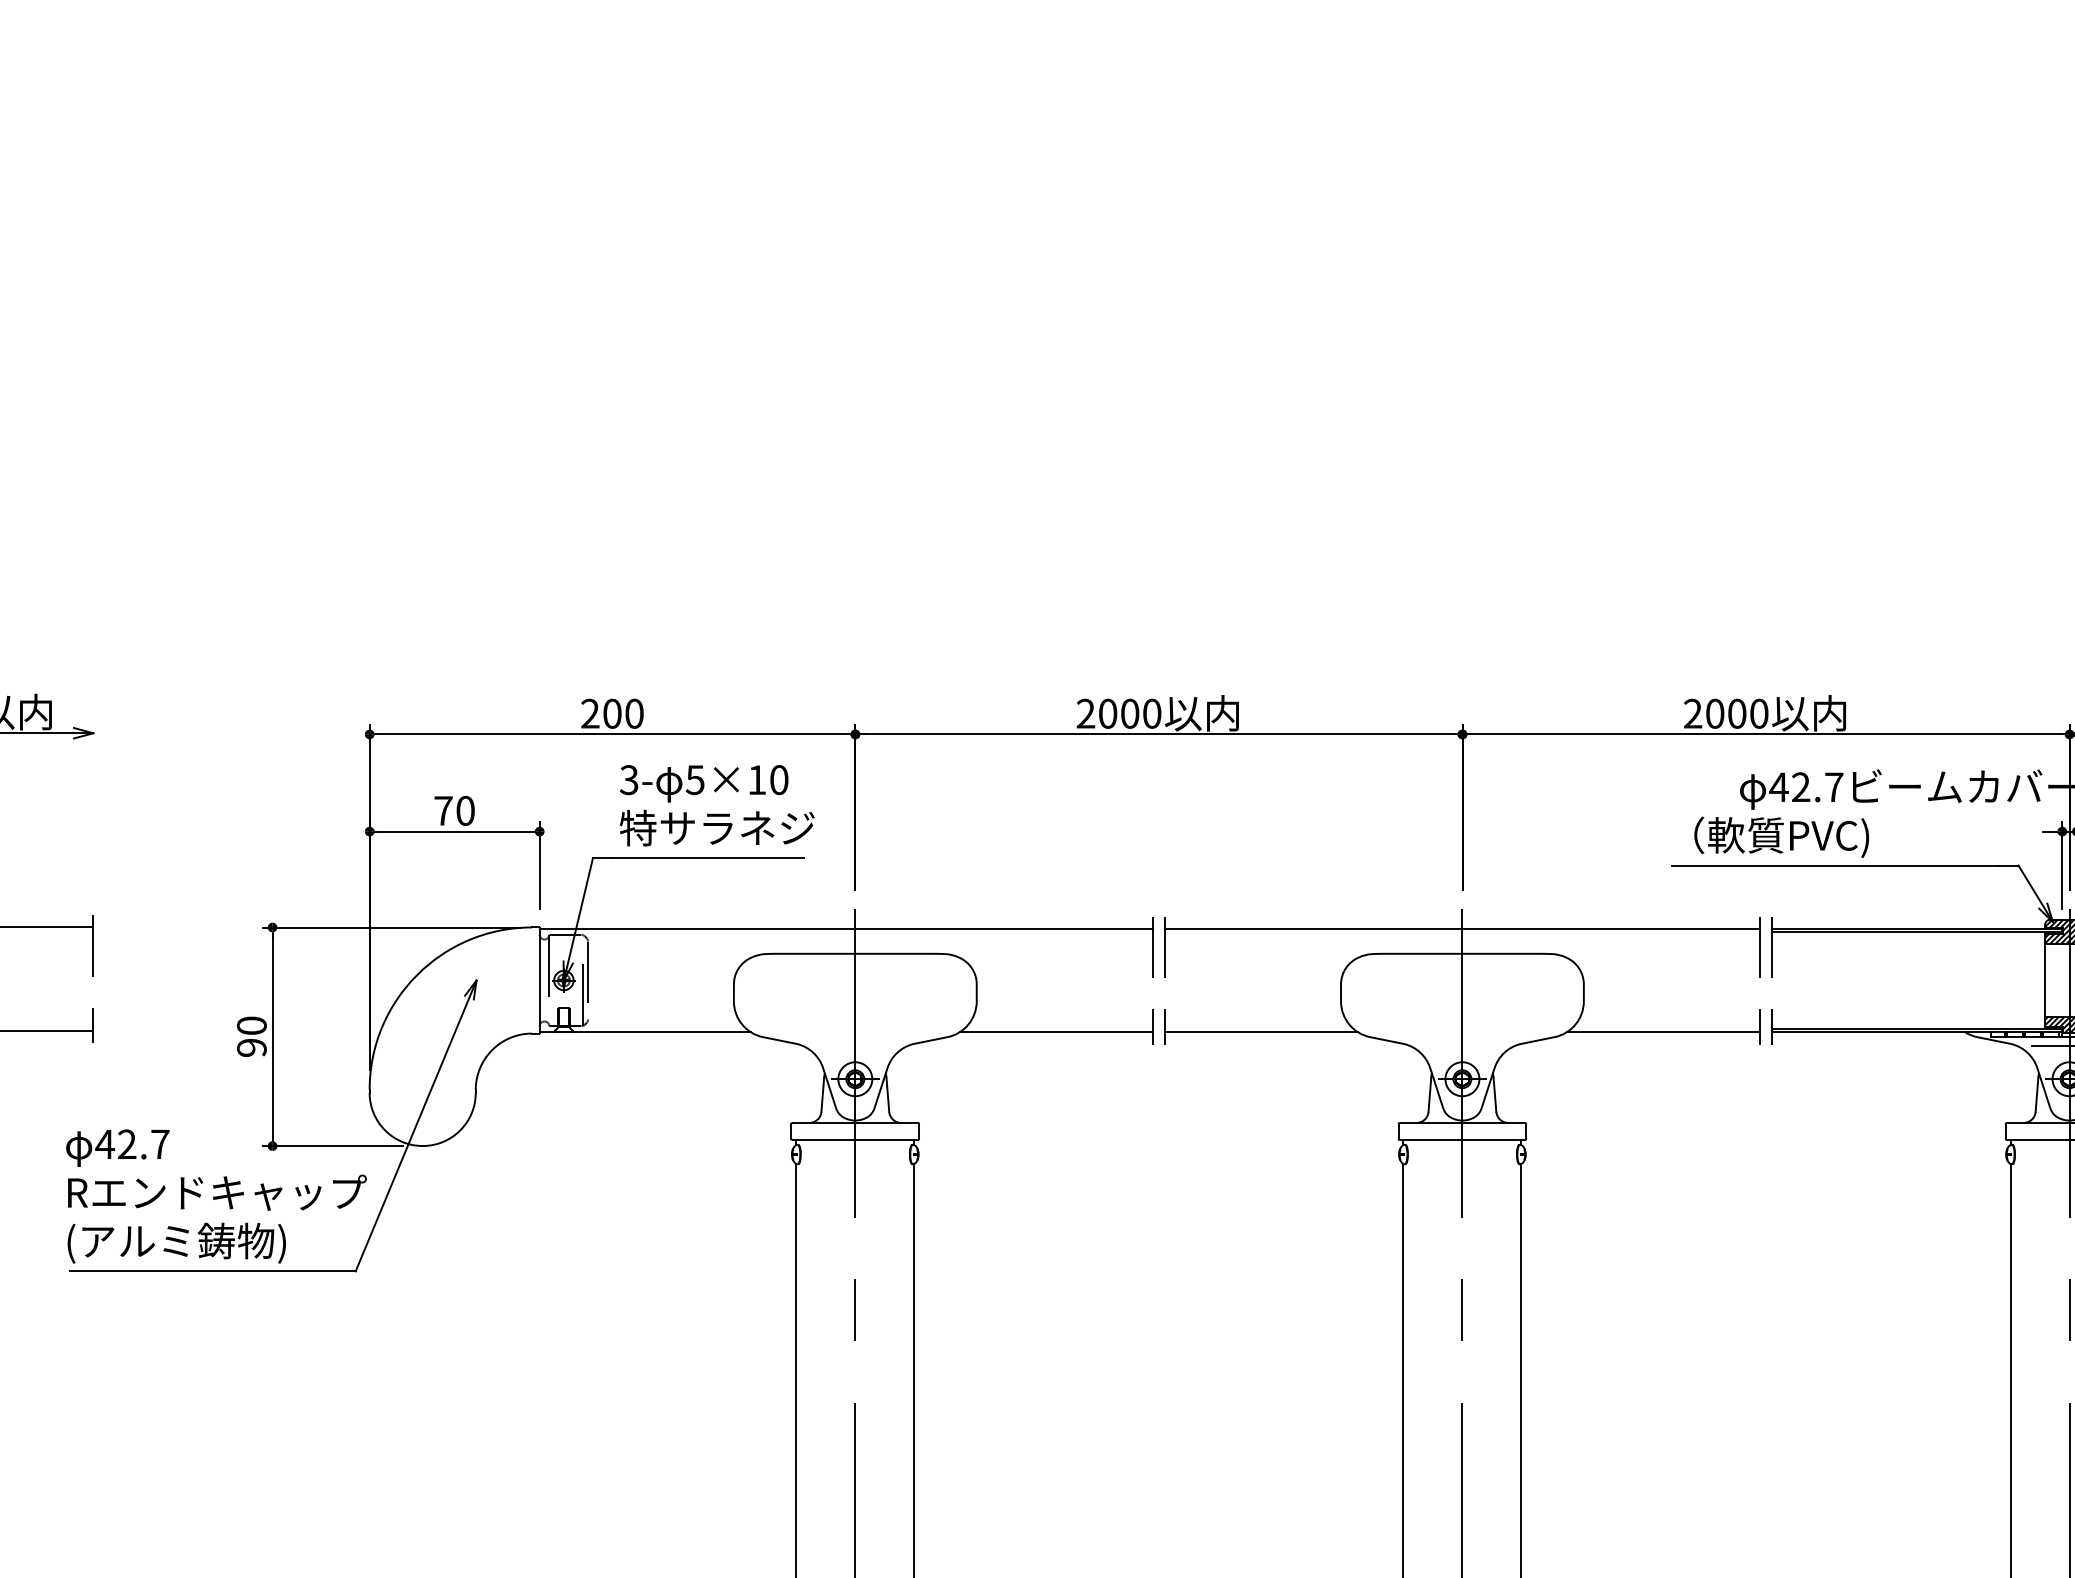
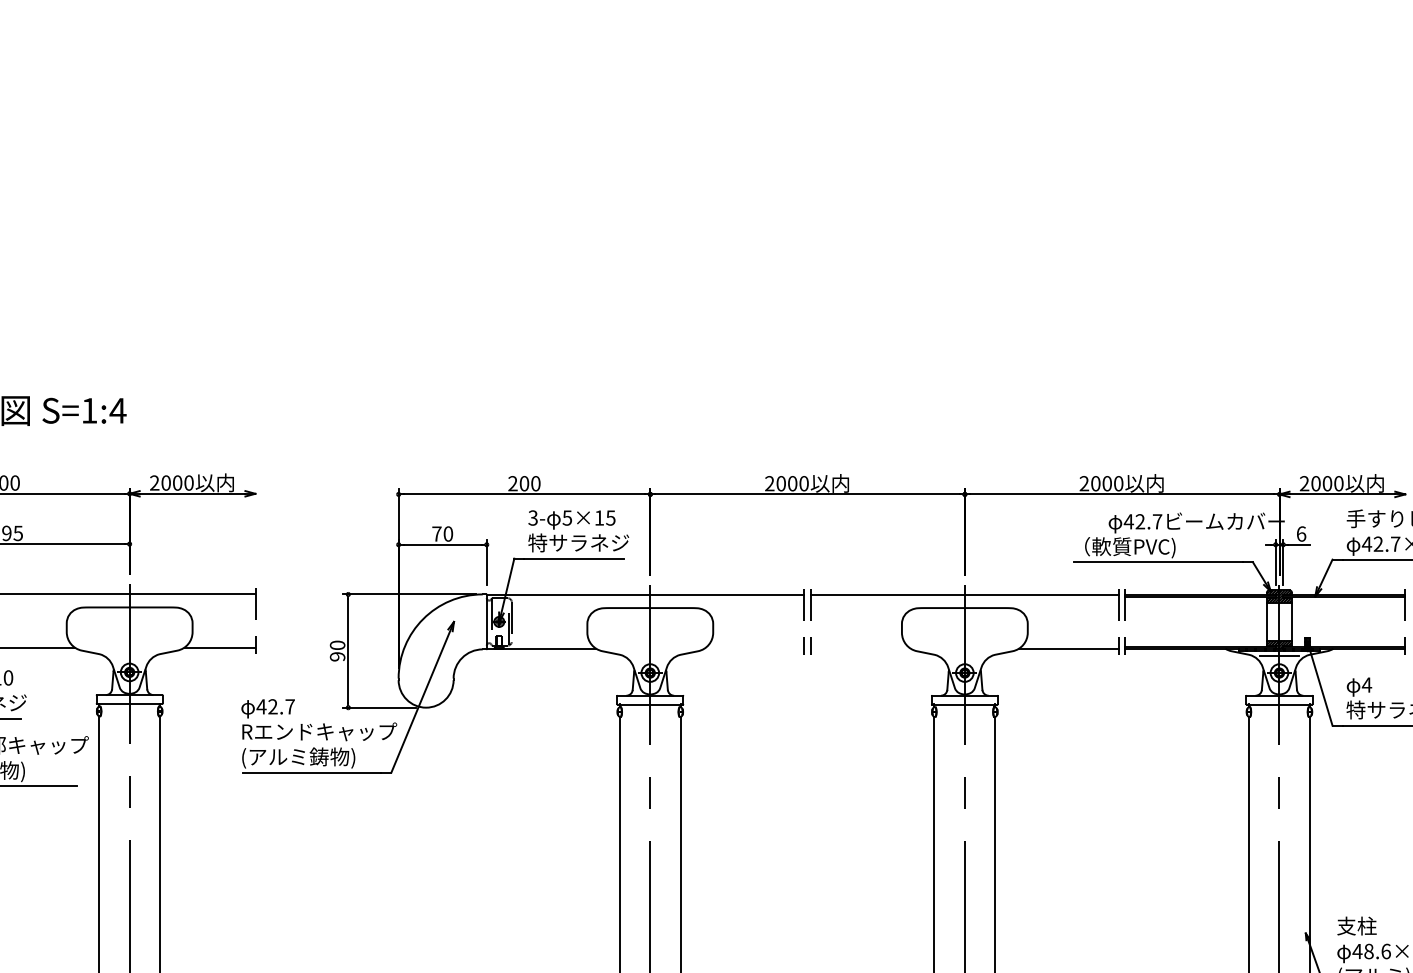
text: (778, 779) -> (610, 517), 5×10 -> 5×15
line: (1056, 1031) -> (754, 648), removed
line: (1261, 1031) -> (860, 648), removed

